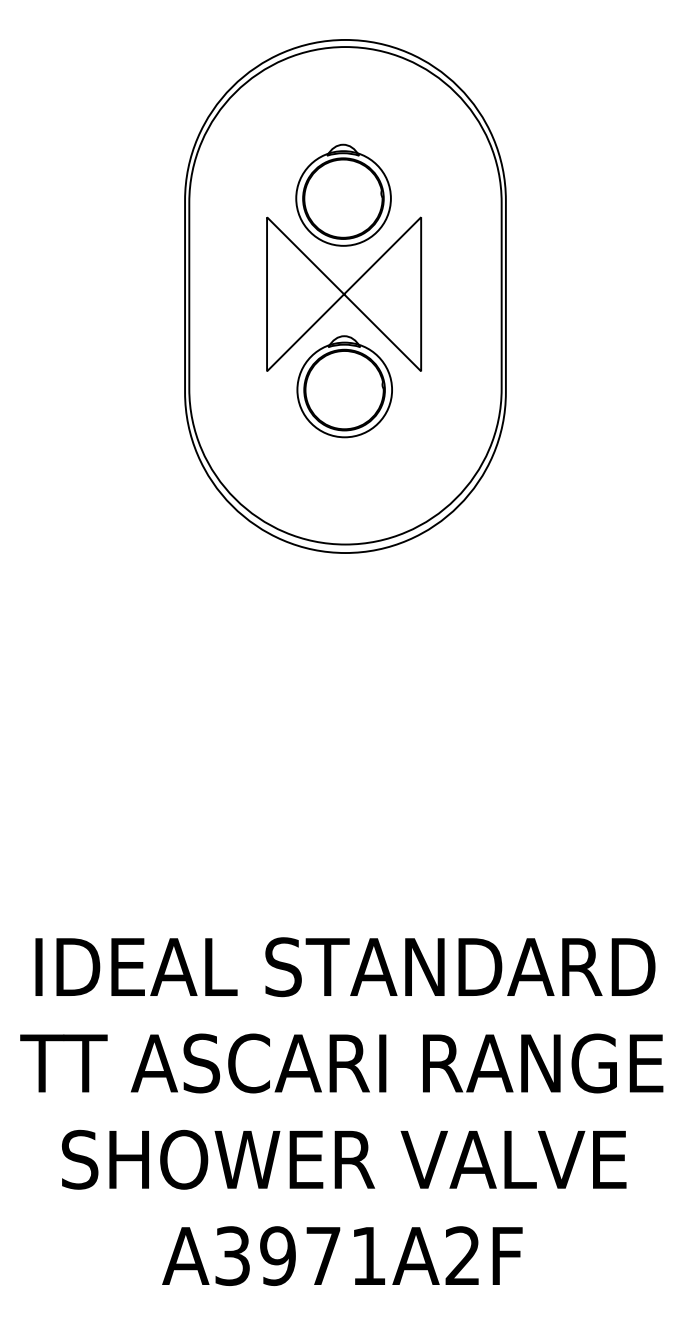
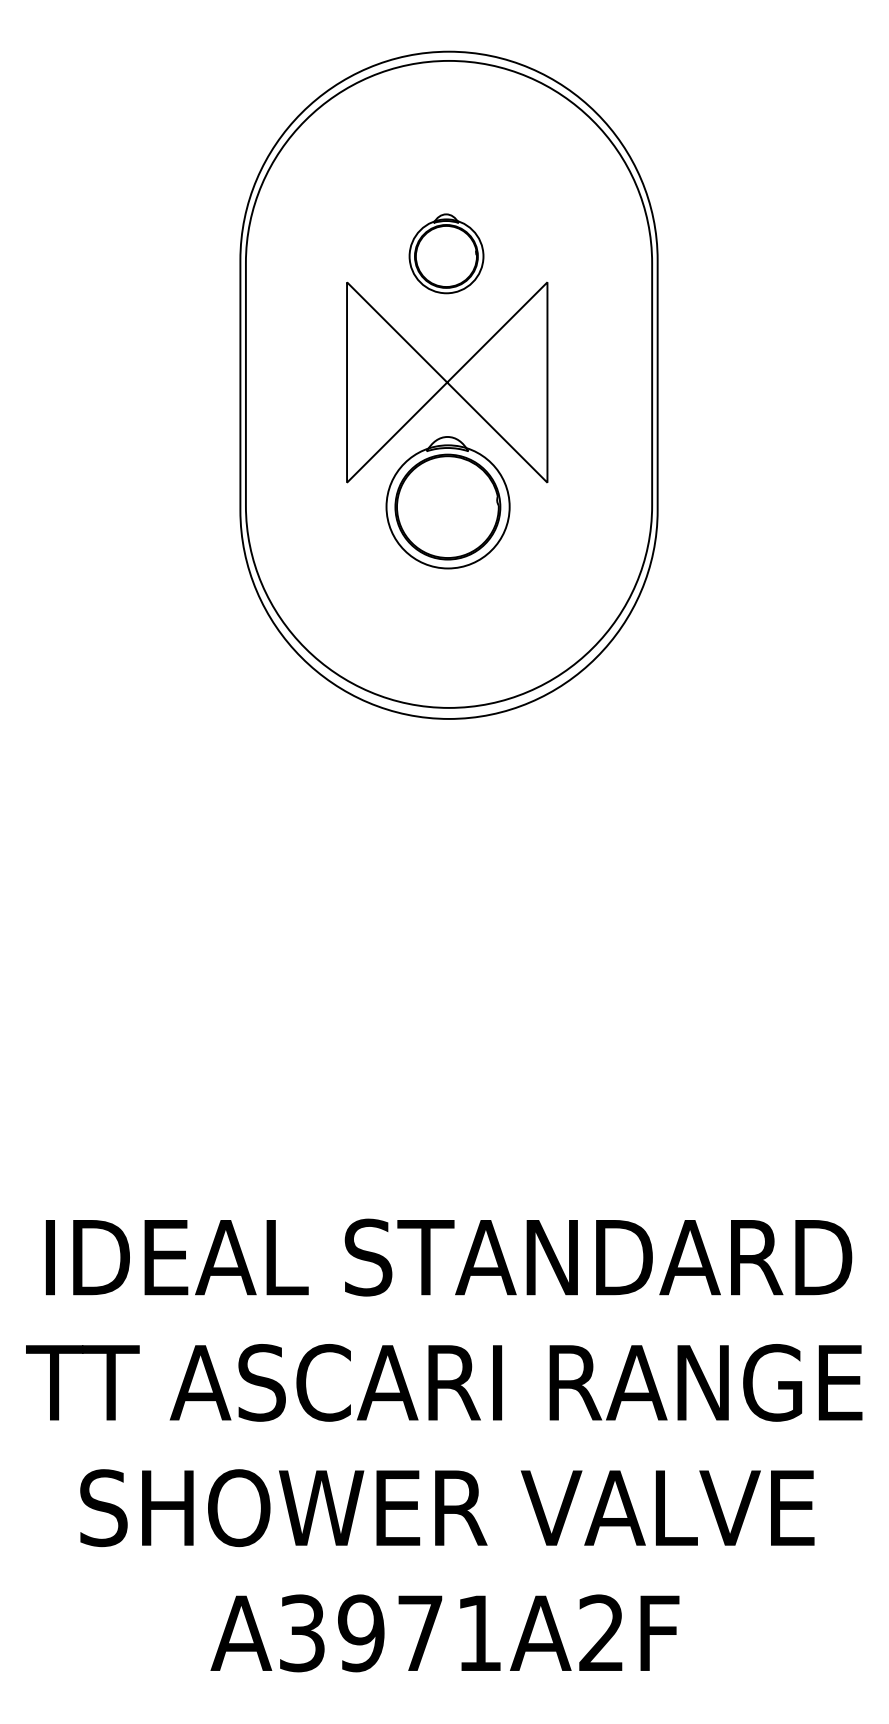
part: (343, 195) -> (446, 253), size x0.6

